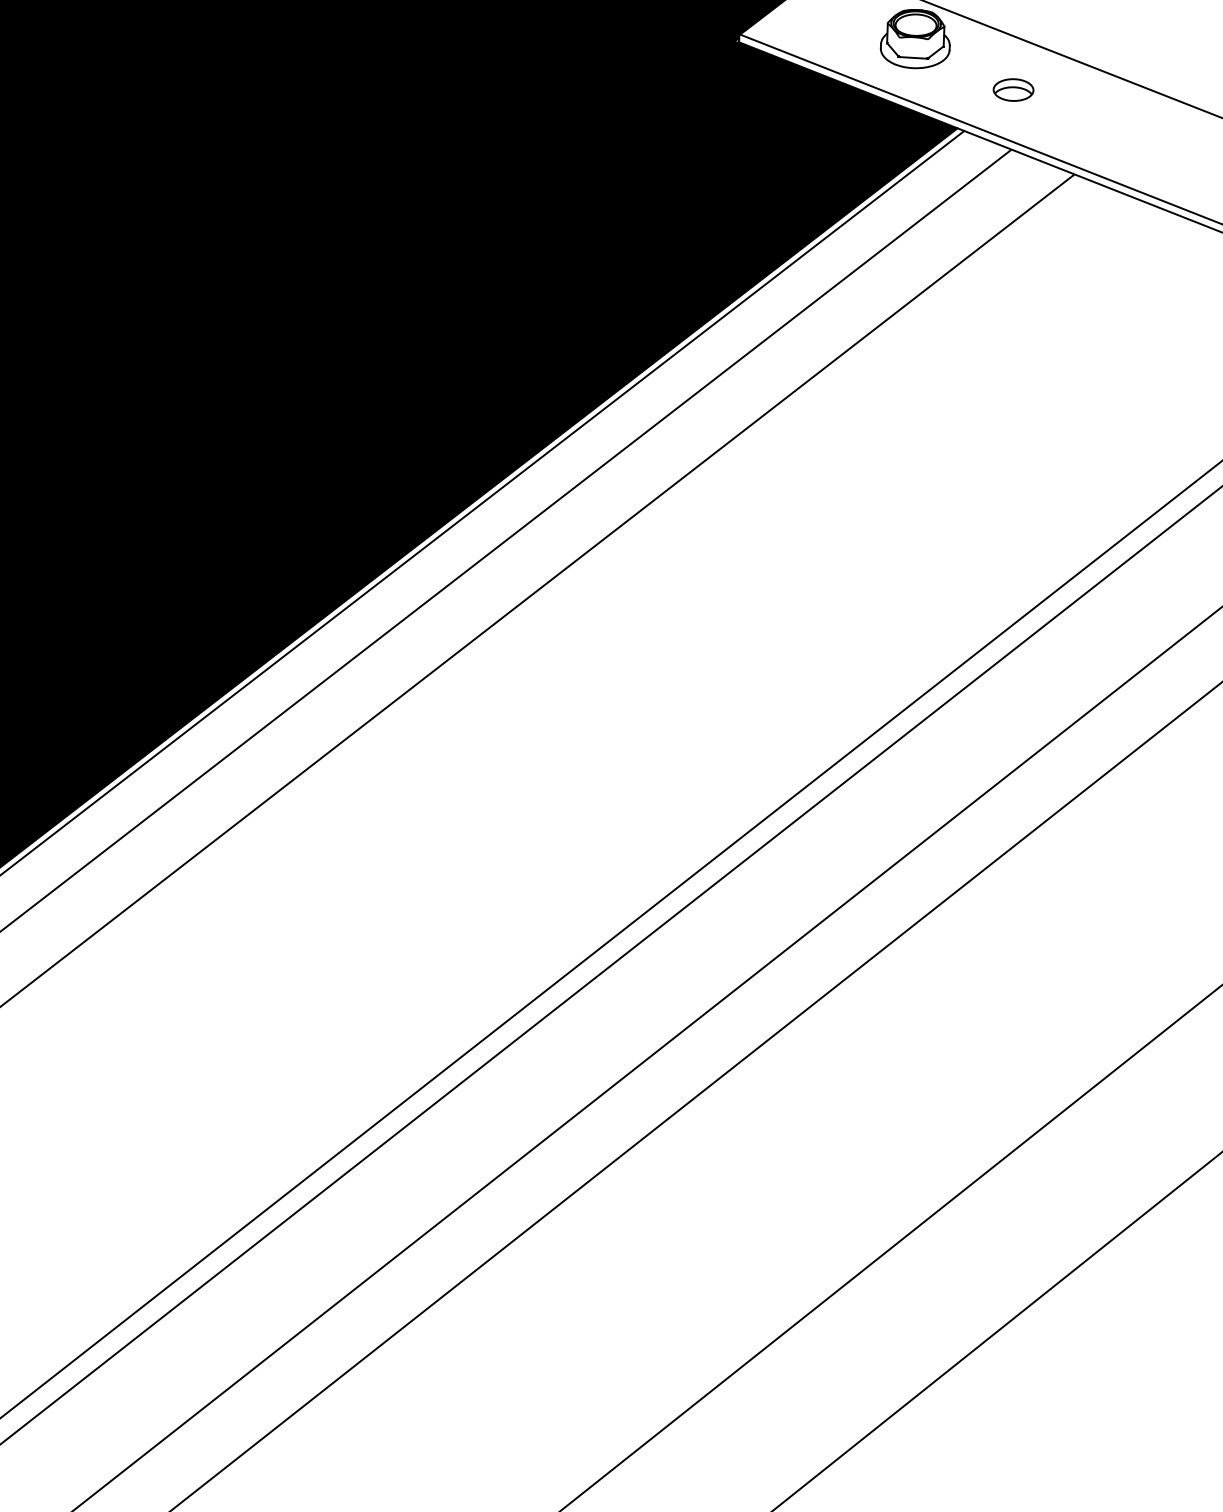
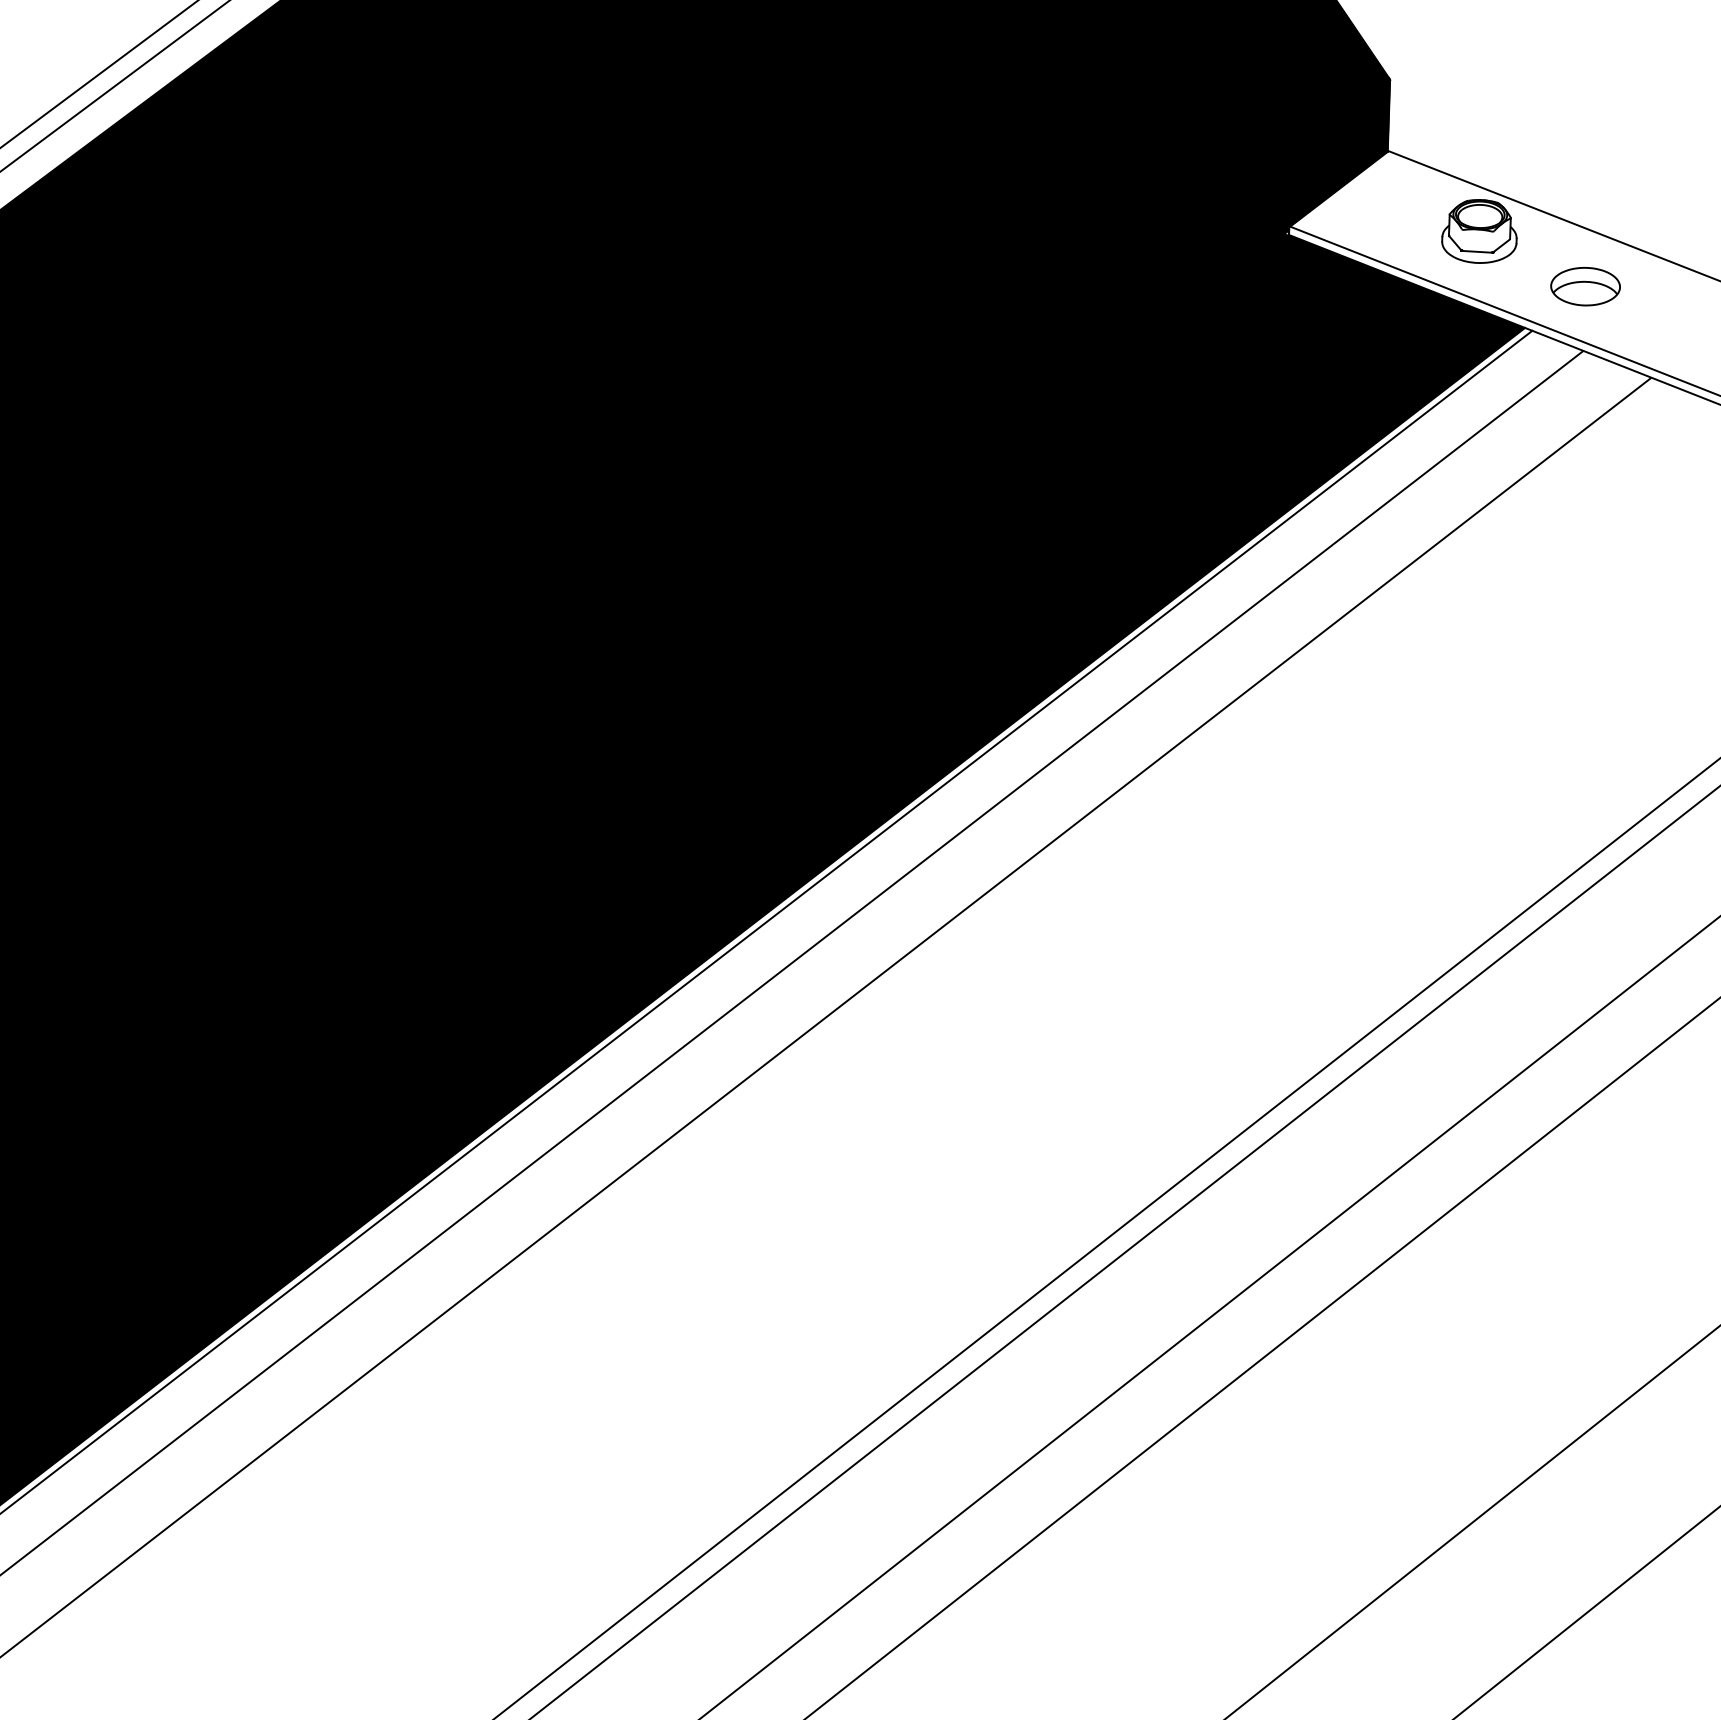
part: (1013, 89) -> (1585, 286), size x1.6

